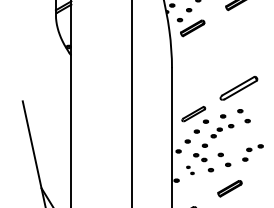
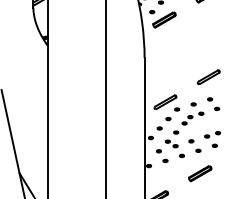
part: (238, 87) -> (208, 76), size x0.62
part: (254, 147) -> (212, 134), moved
part: (190, 170) -> (162, 156), size x1.67

